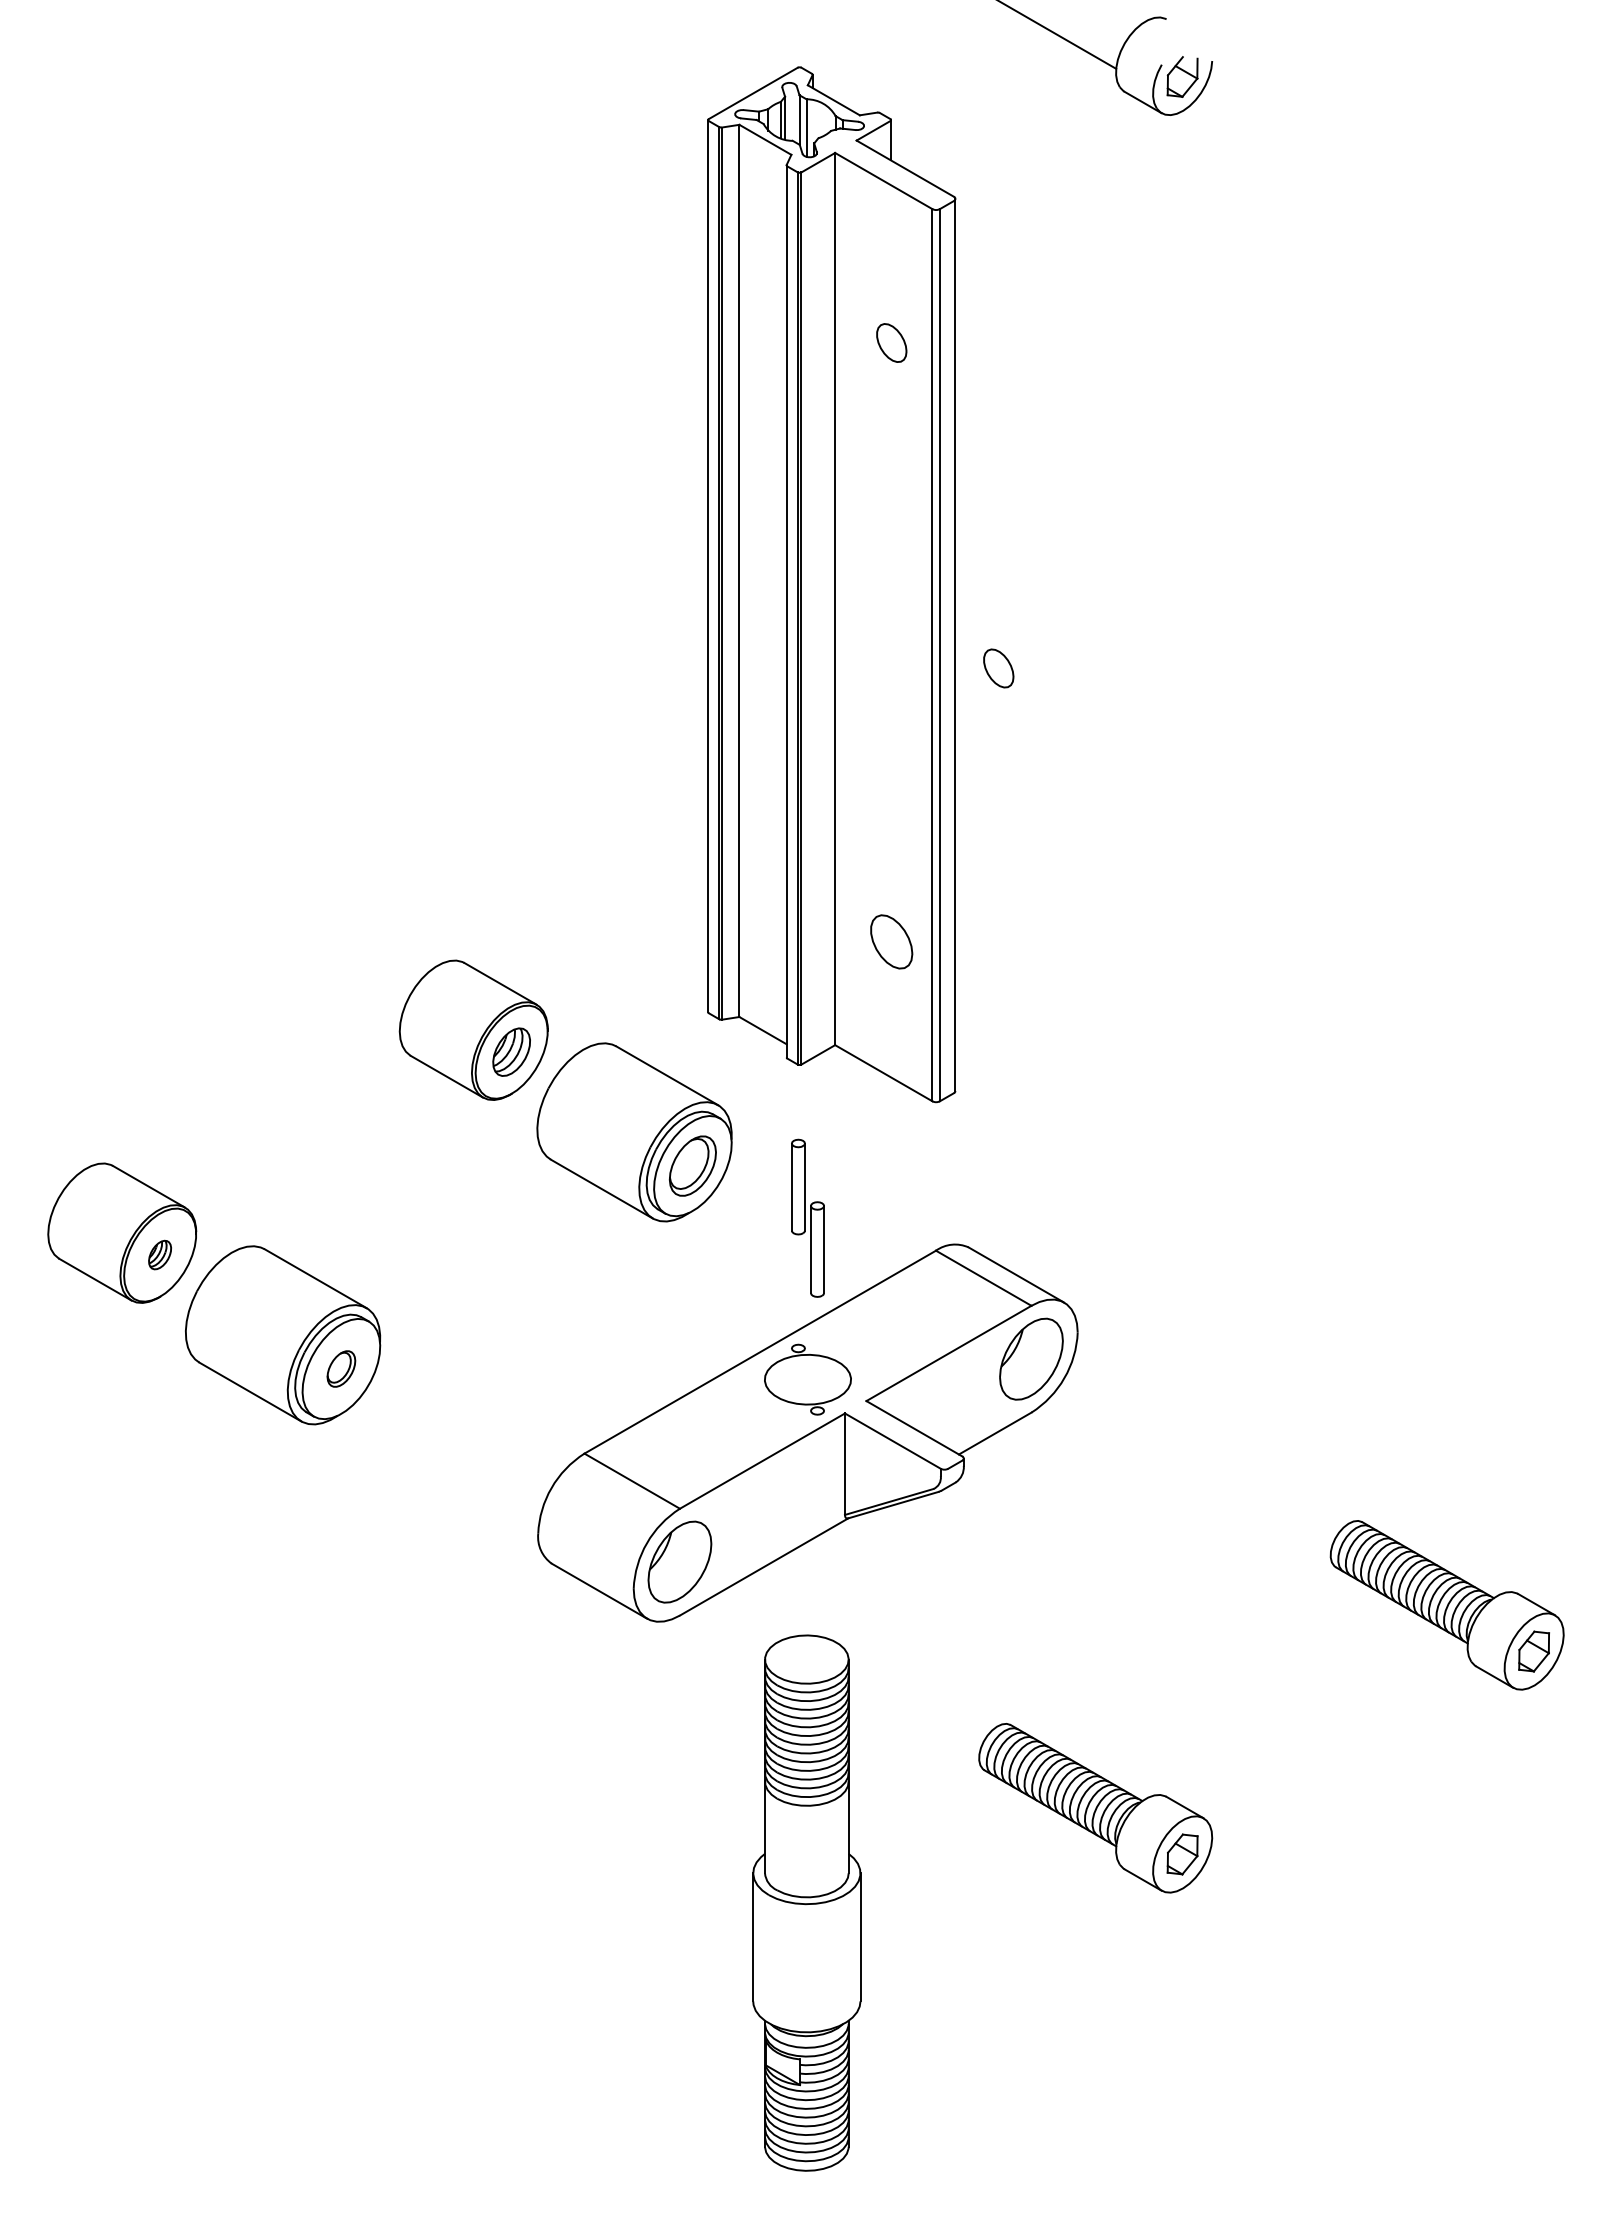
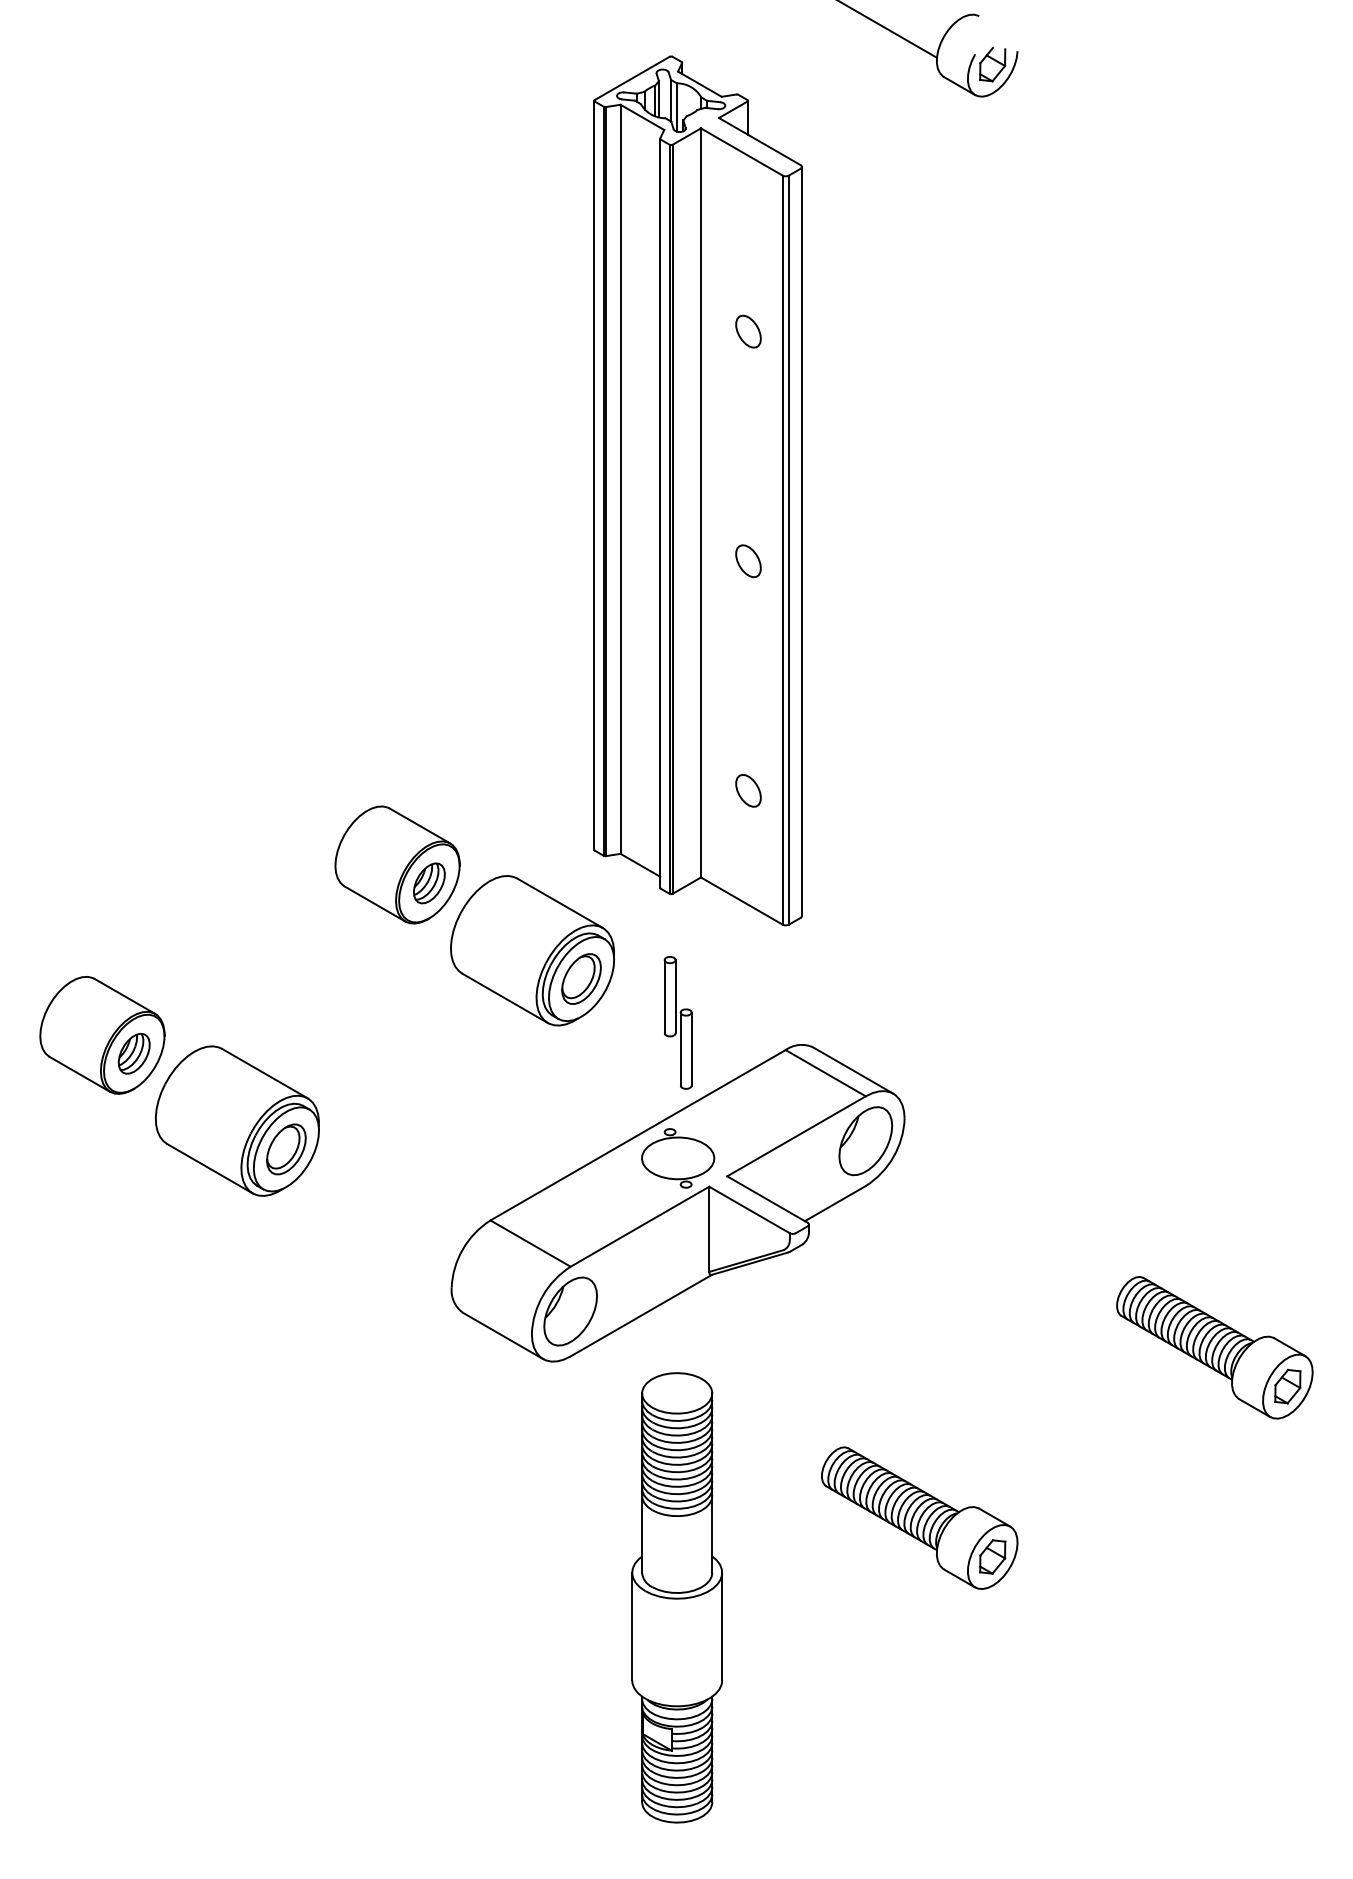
part: (891, 342) -> (748, 331), moved
part: (998, 668) -> (748, 561), moved
part: (891, 941) -> (748, 790), size x0.71
part: (159, 1254) -> (133, 1053), size x1.67
part: (341, 1368) -> (286, 1148), size x1.67

